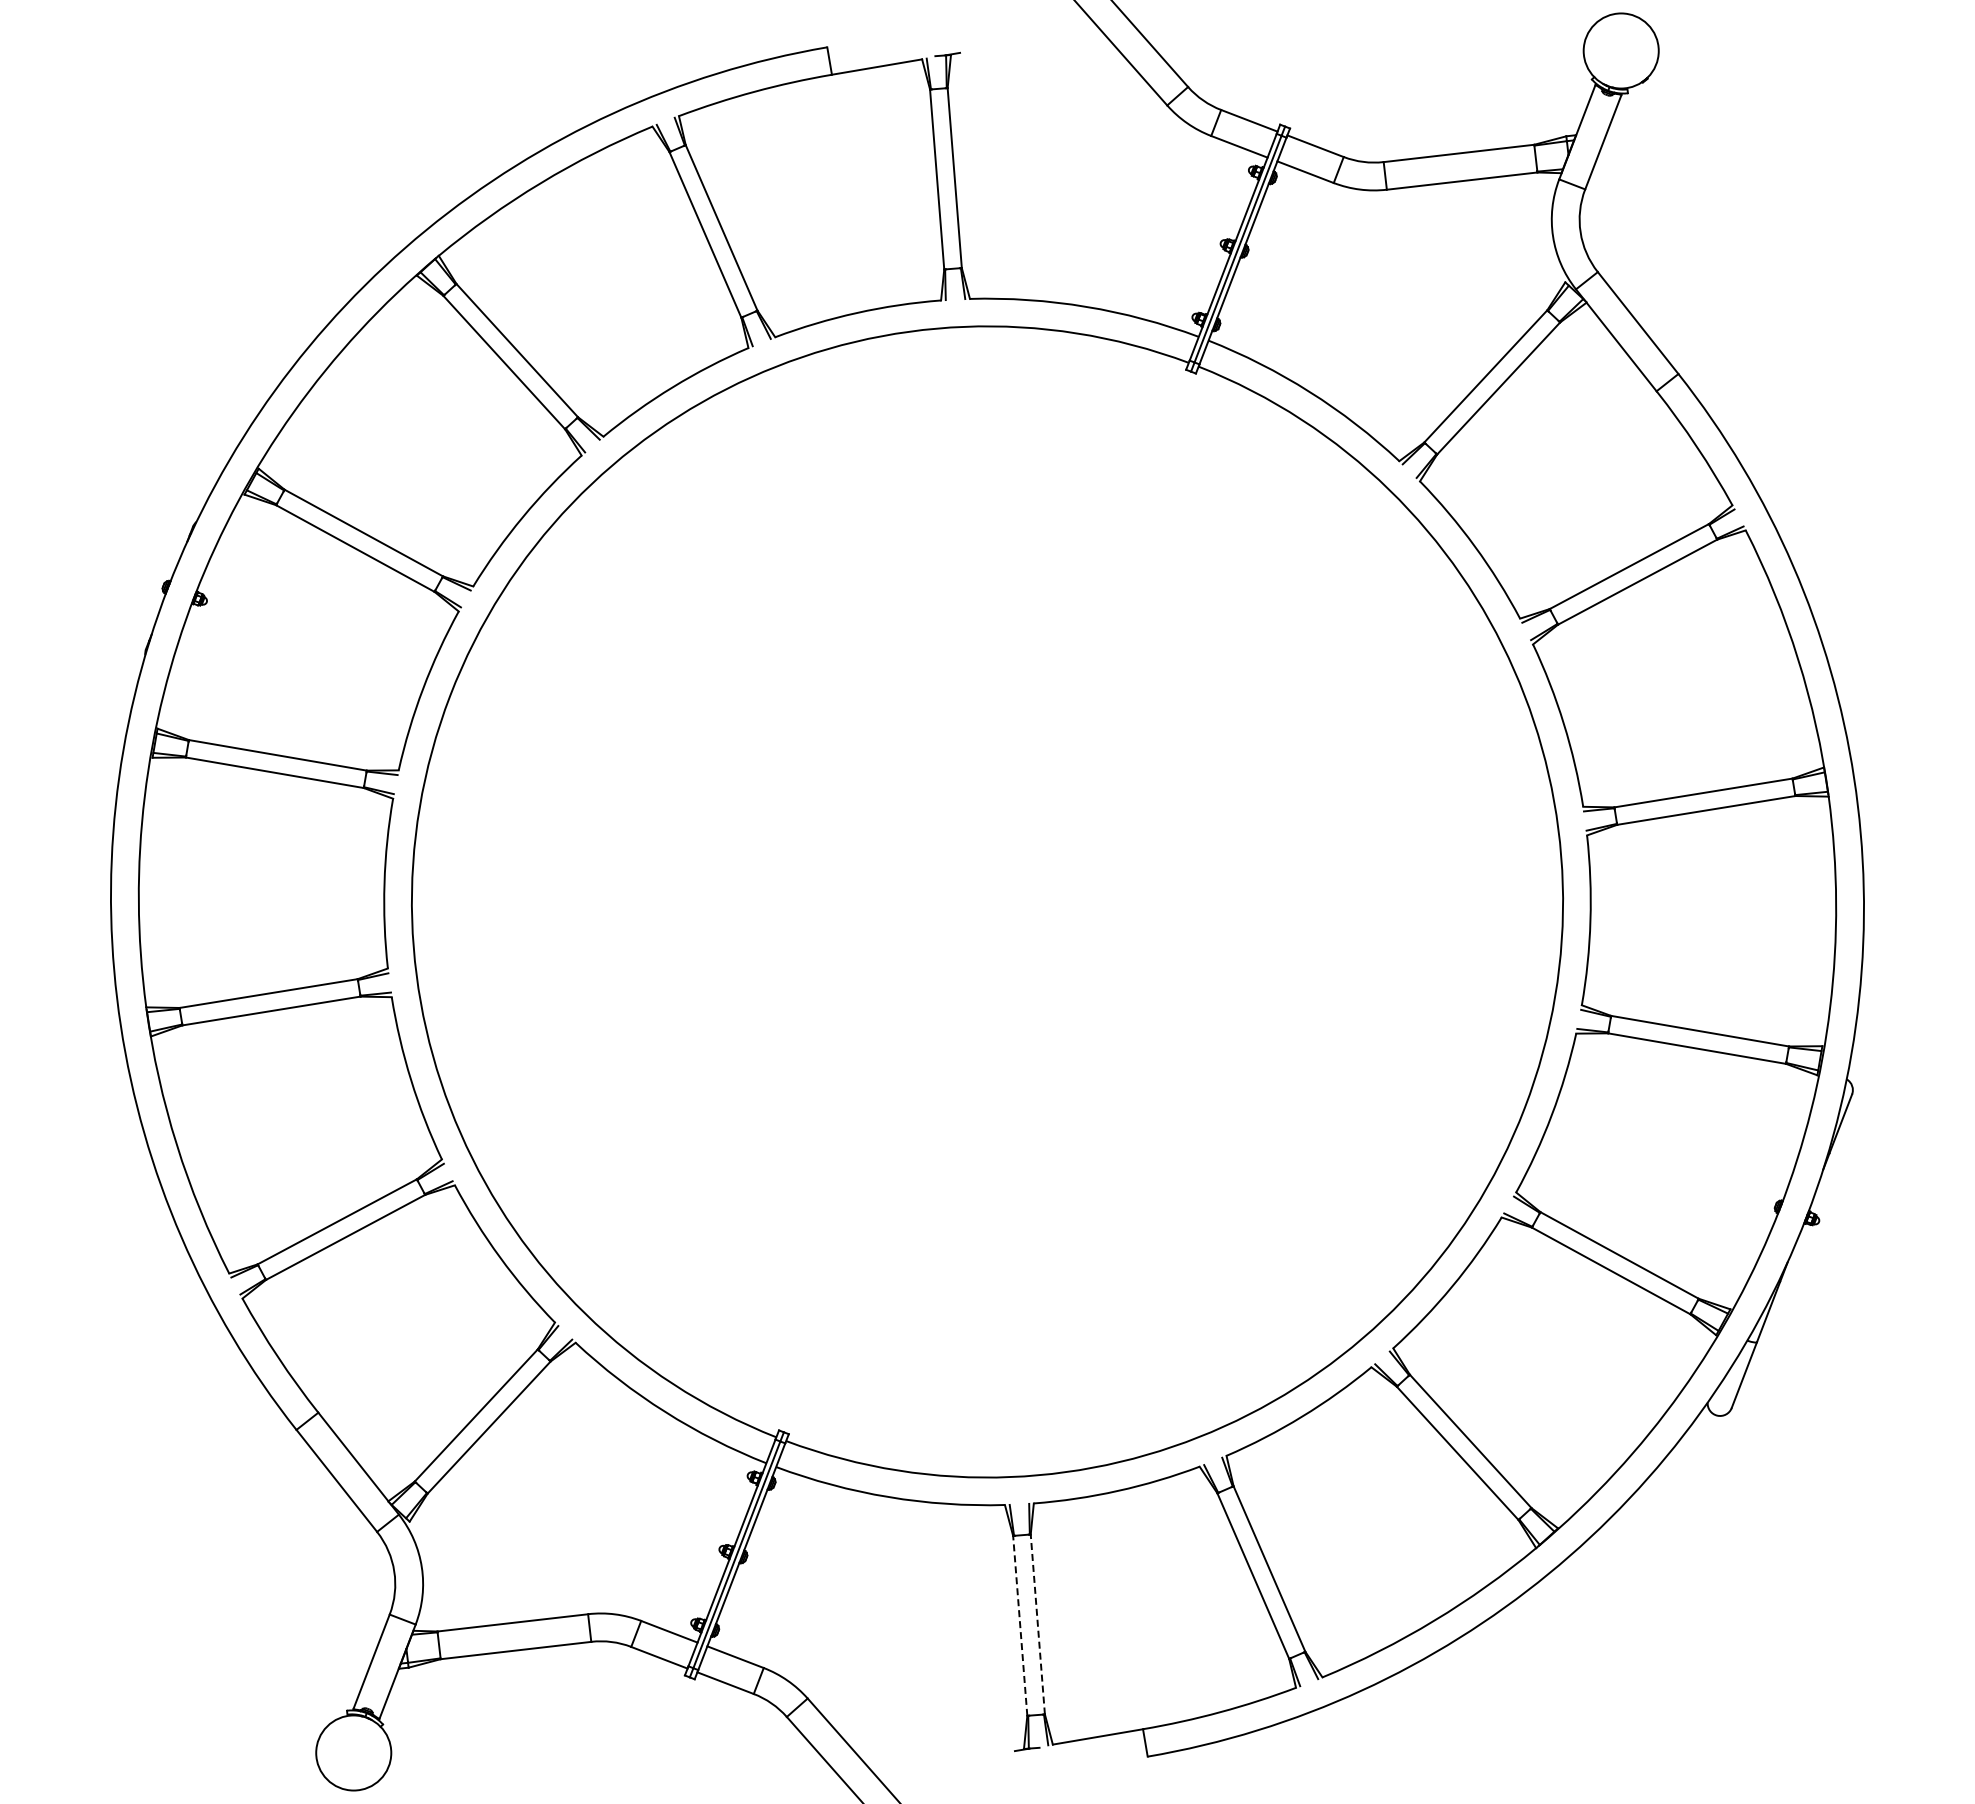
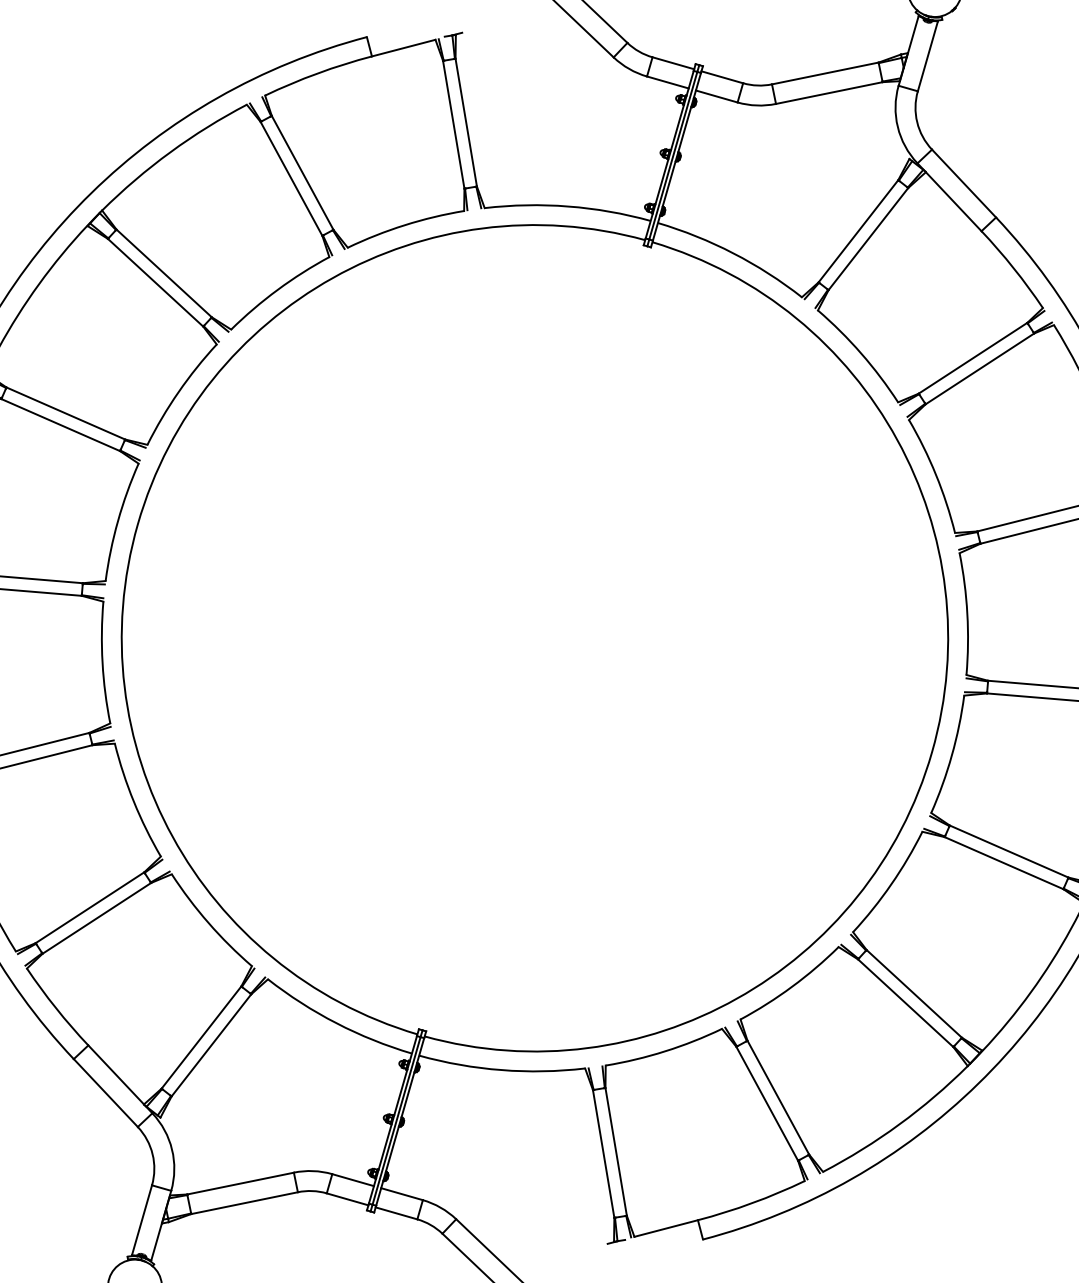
line: (1037, 1624) -> (615, 1151), dashed -> solid
line: (1020, 1625) -> (603, 1153), dashed -> solid

